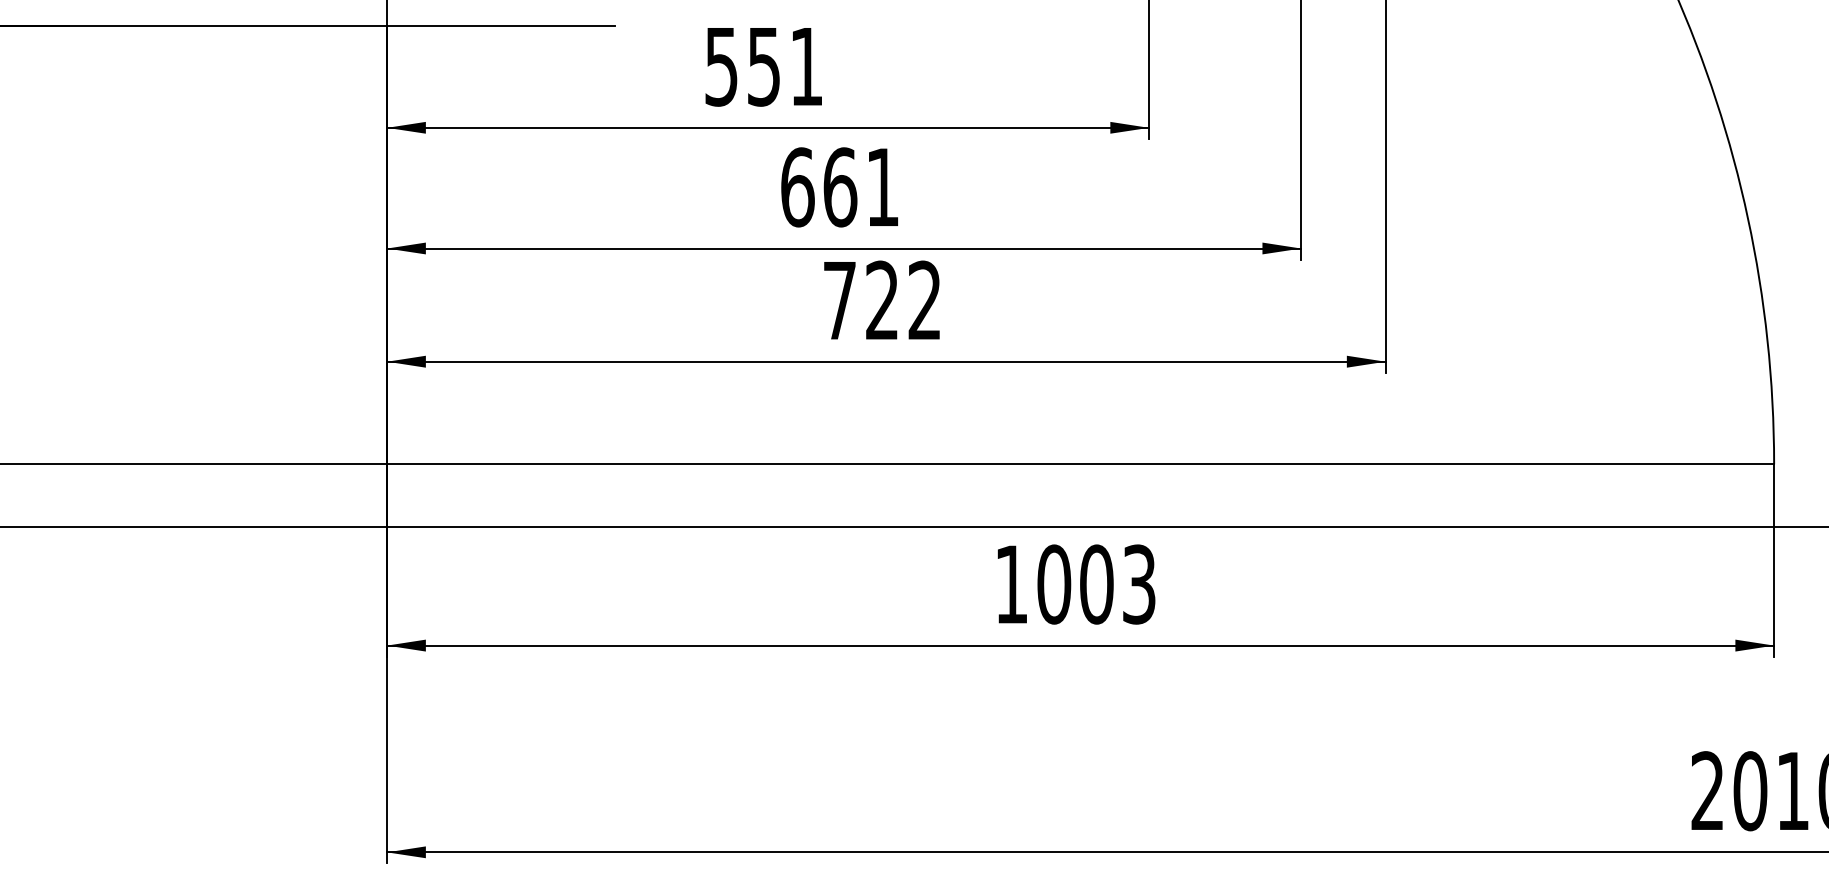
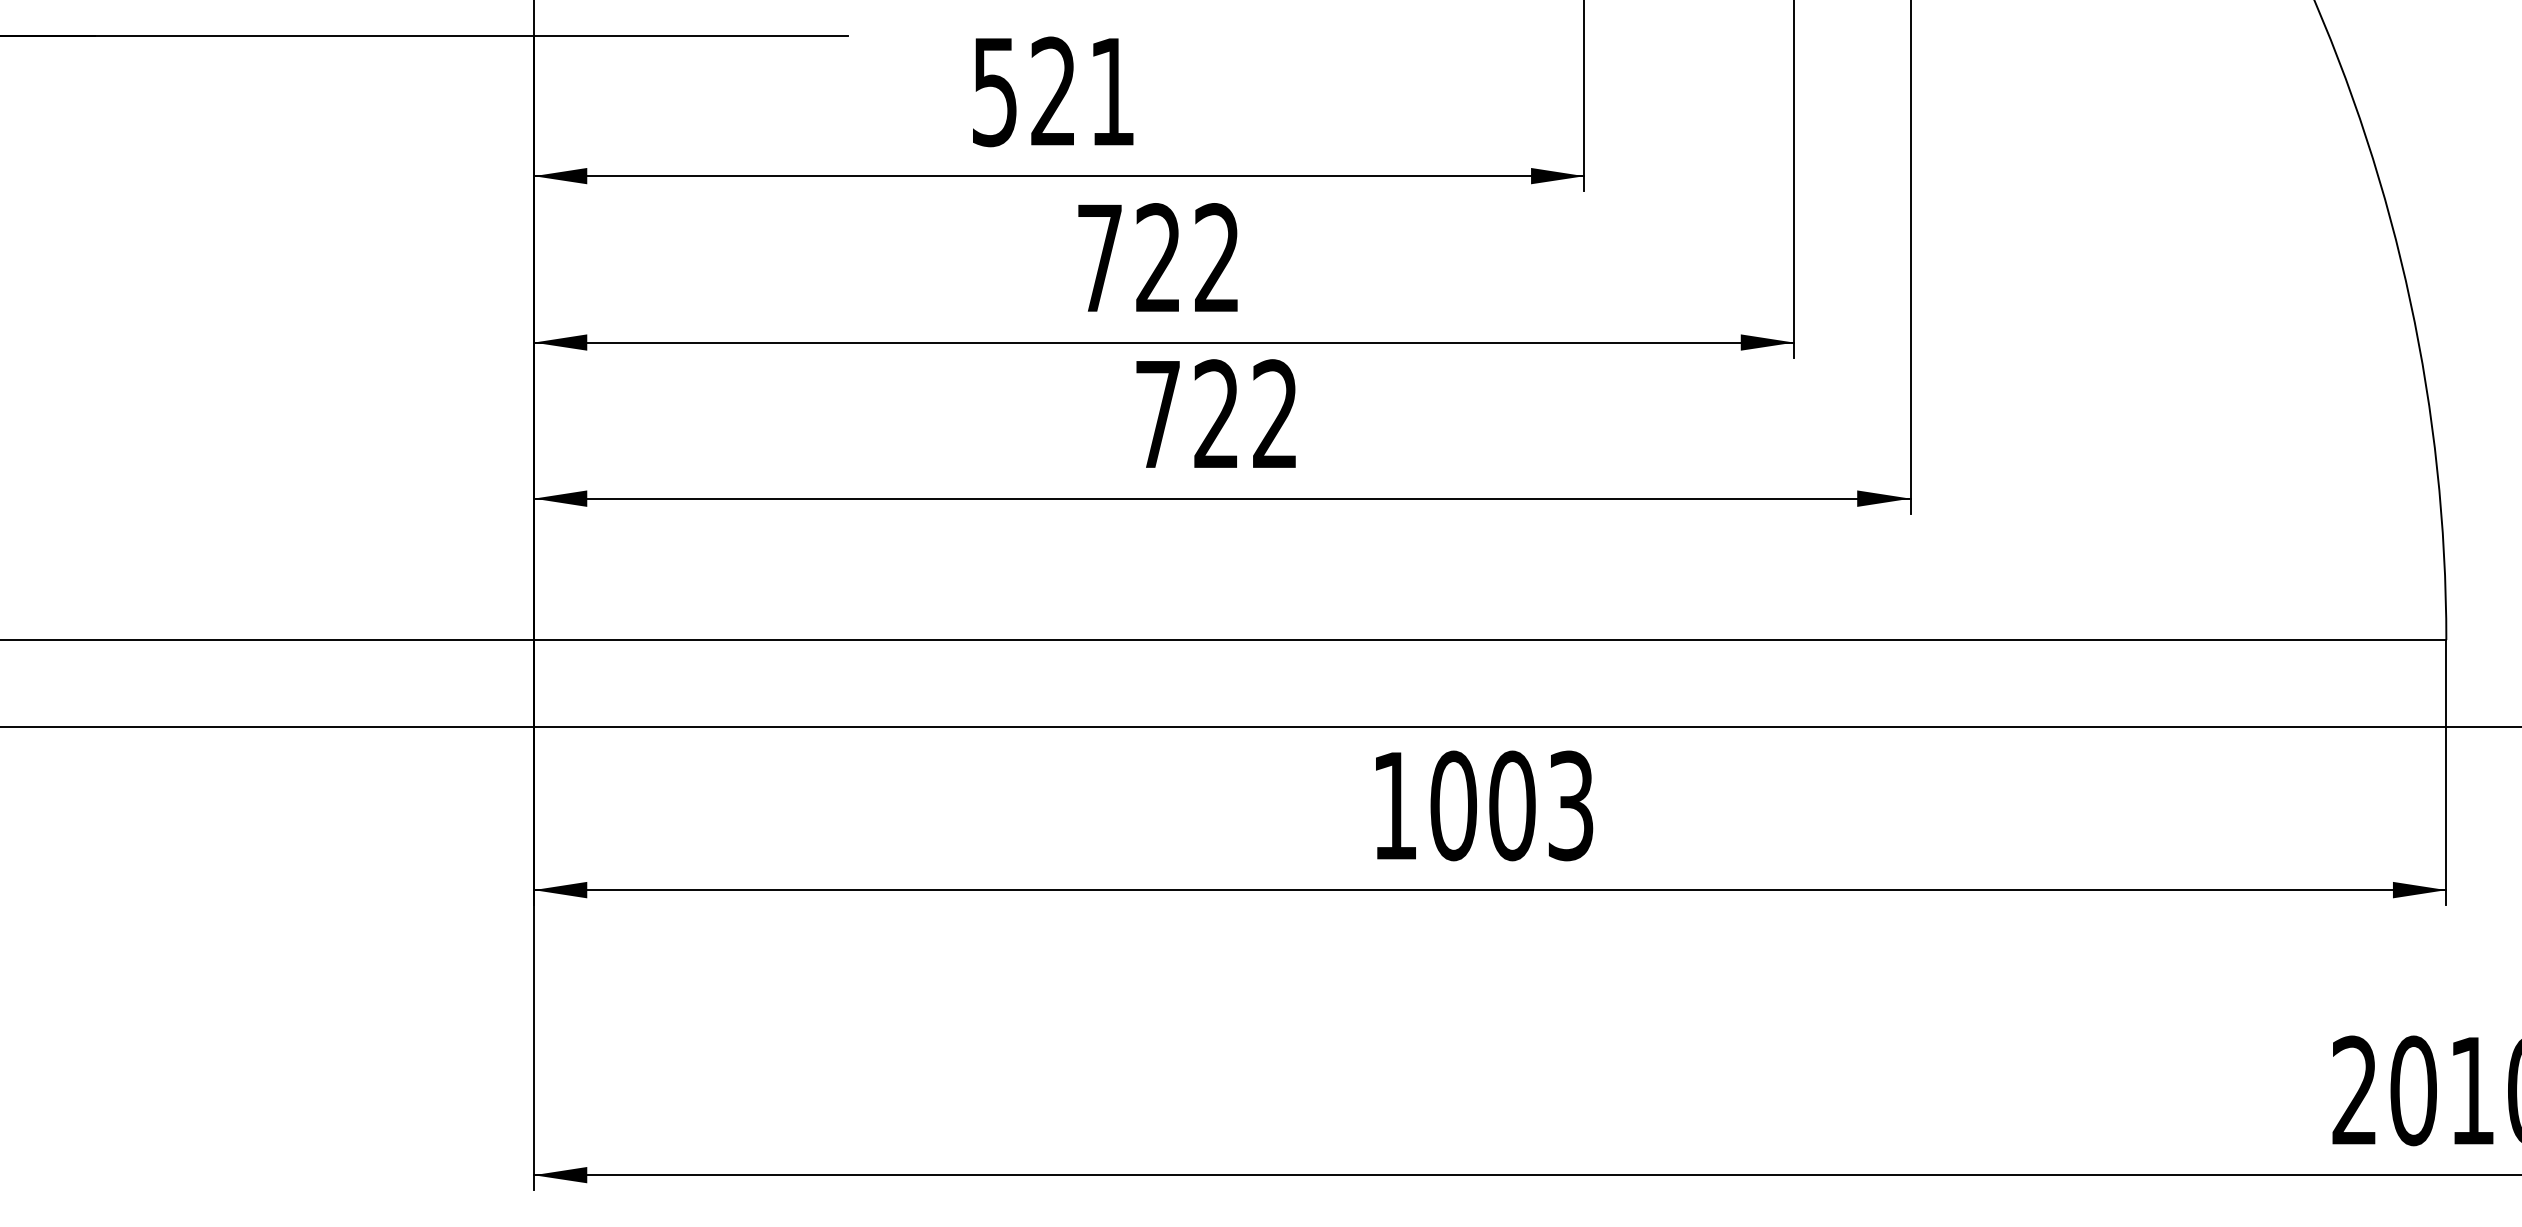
text: (763, 66) -> (1052, 91), 551 -> 521
text: (839, 187) -> (1157, 258), 661 -> 722

